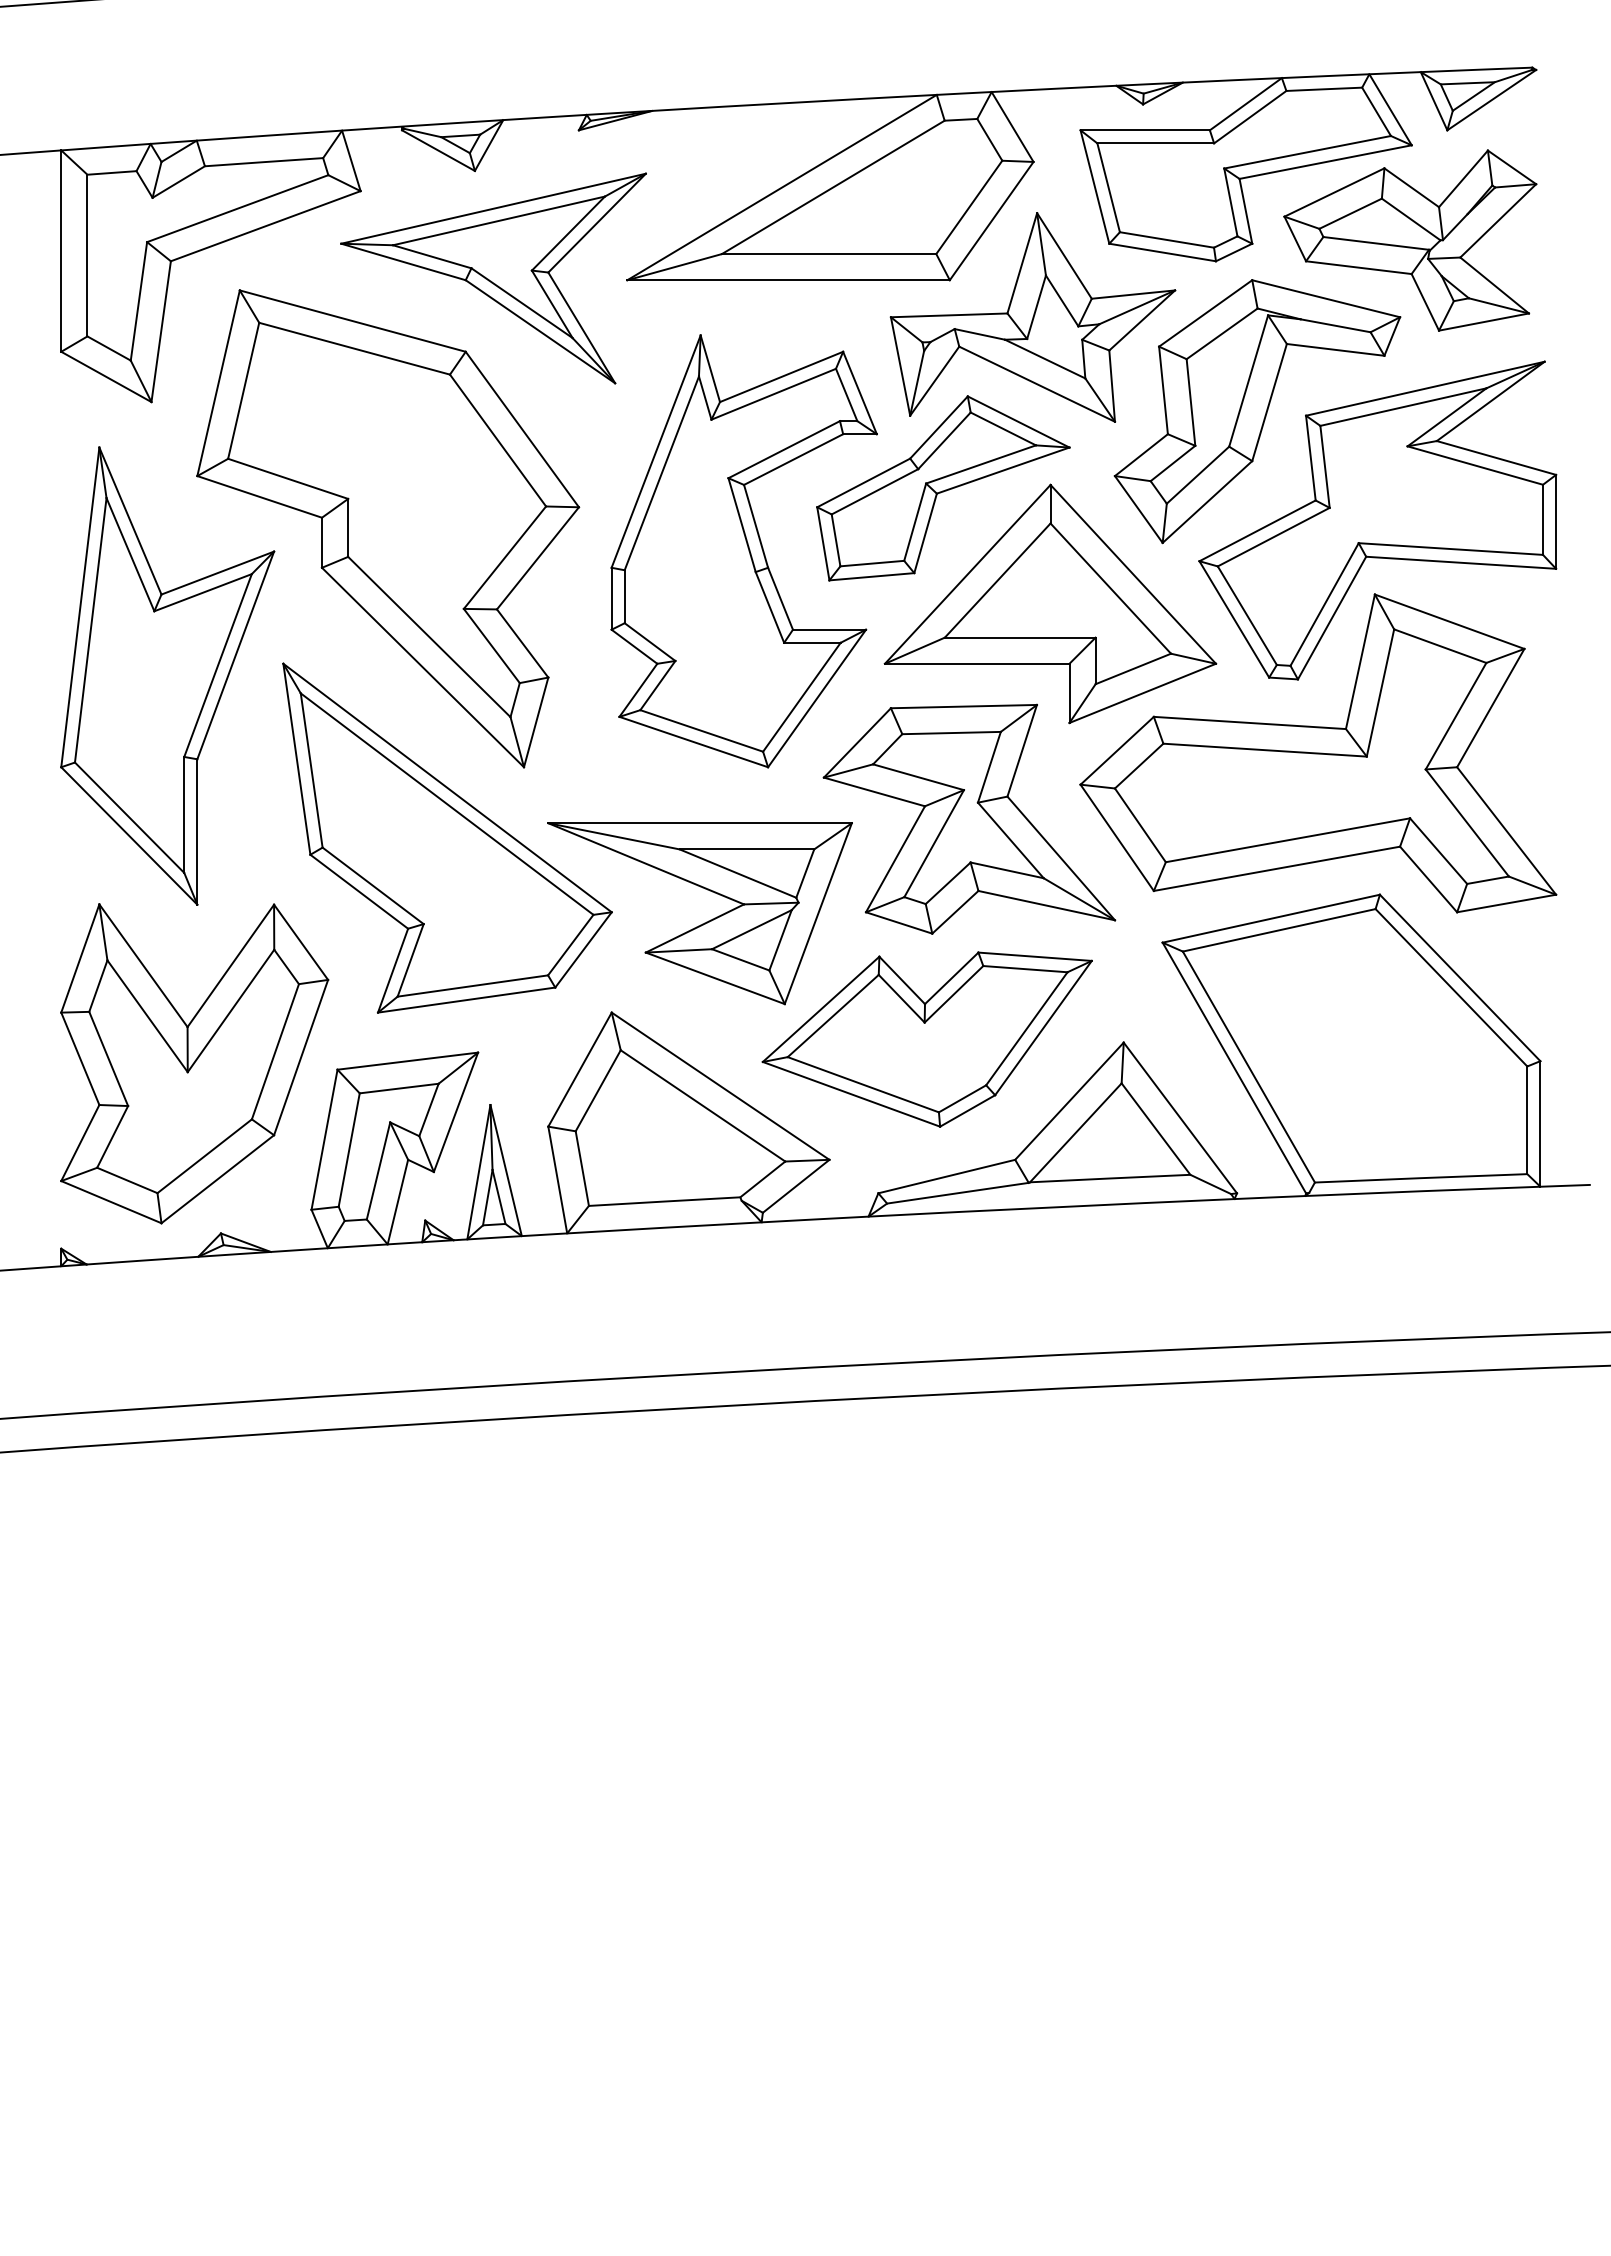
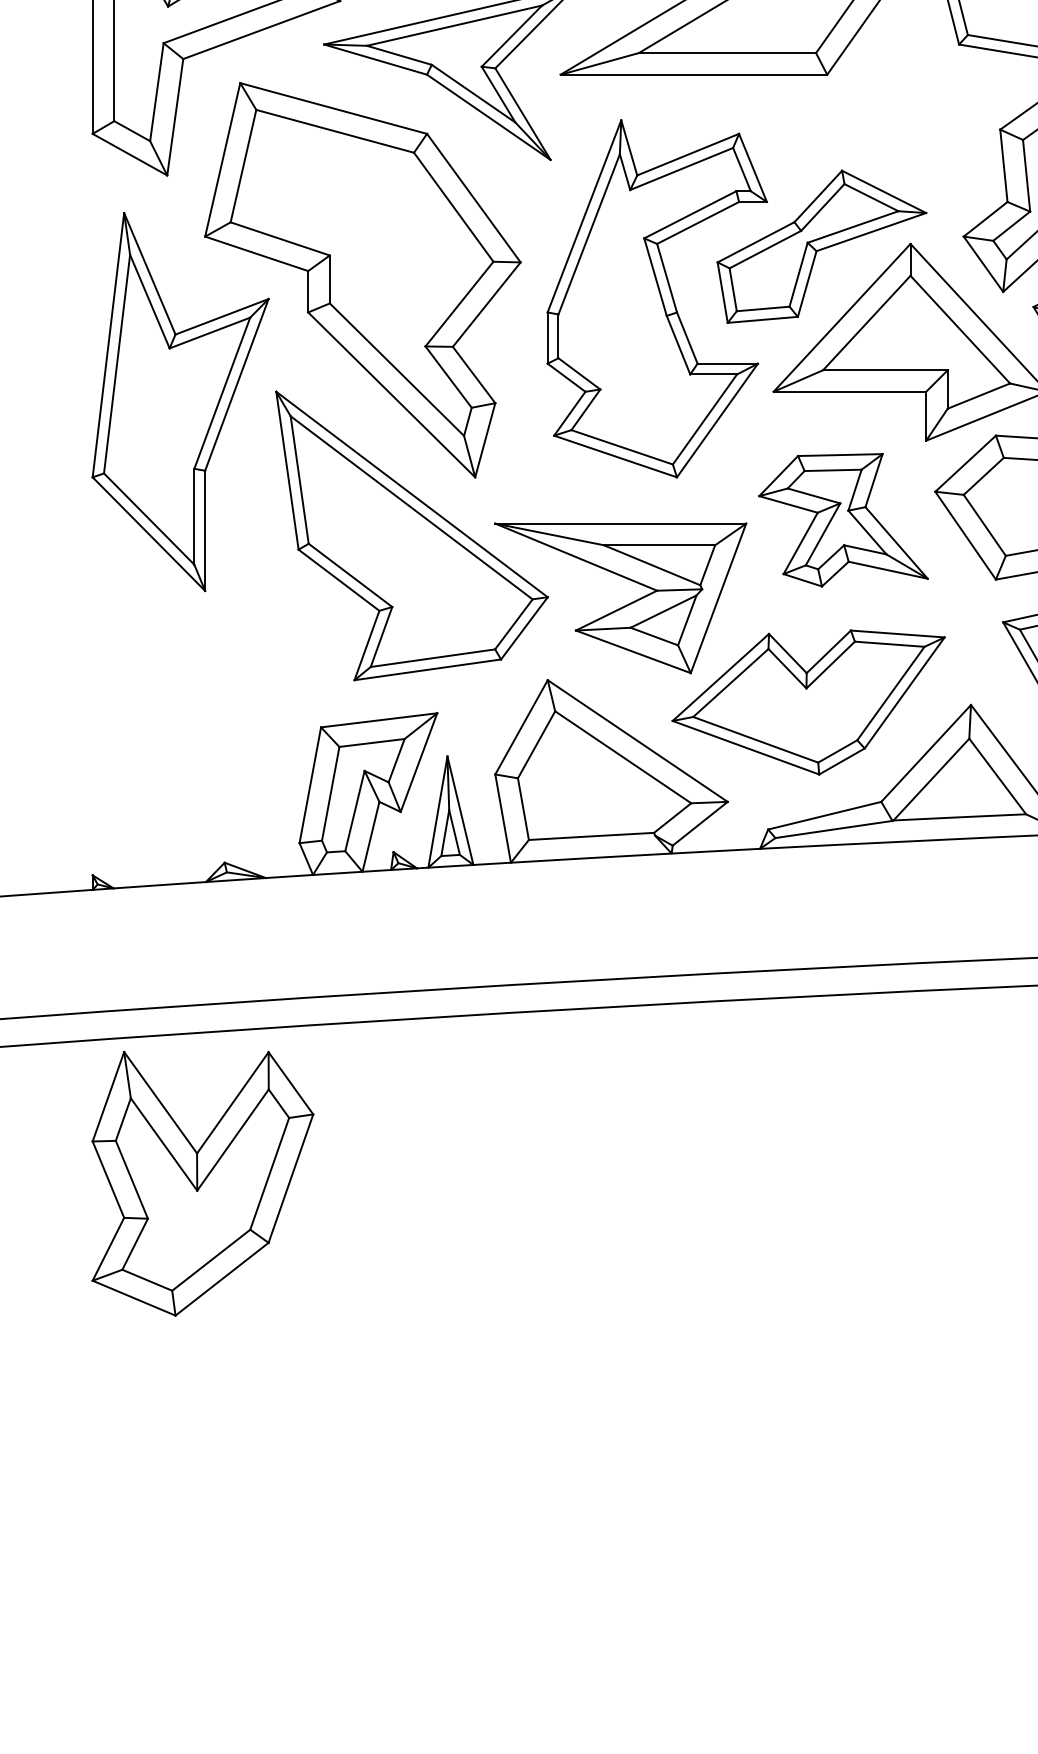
part: (1032, 317) -> (895, 105), removed
part: (969, 818) -> (843, 519), size x0.7
part: (194, 1063) -> (202, 1183), moved

